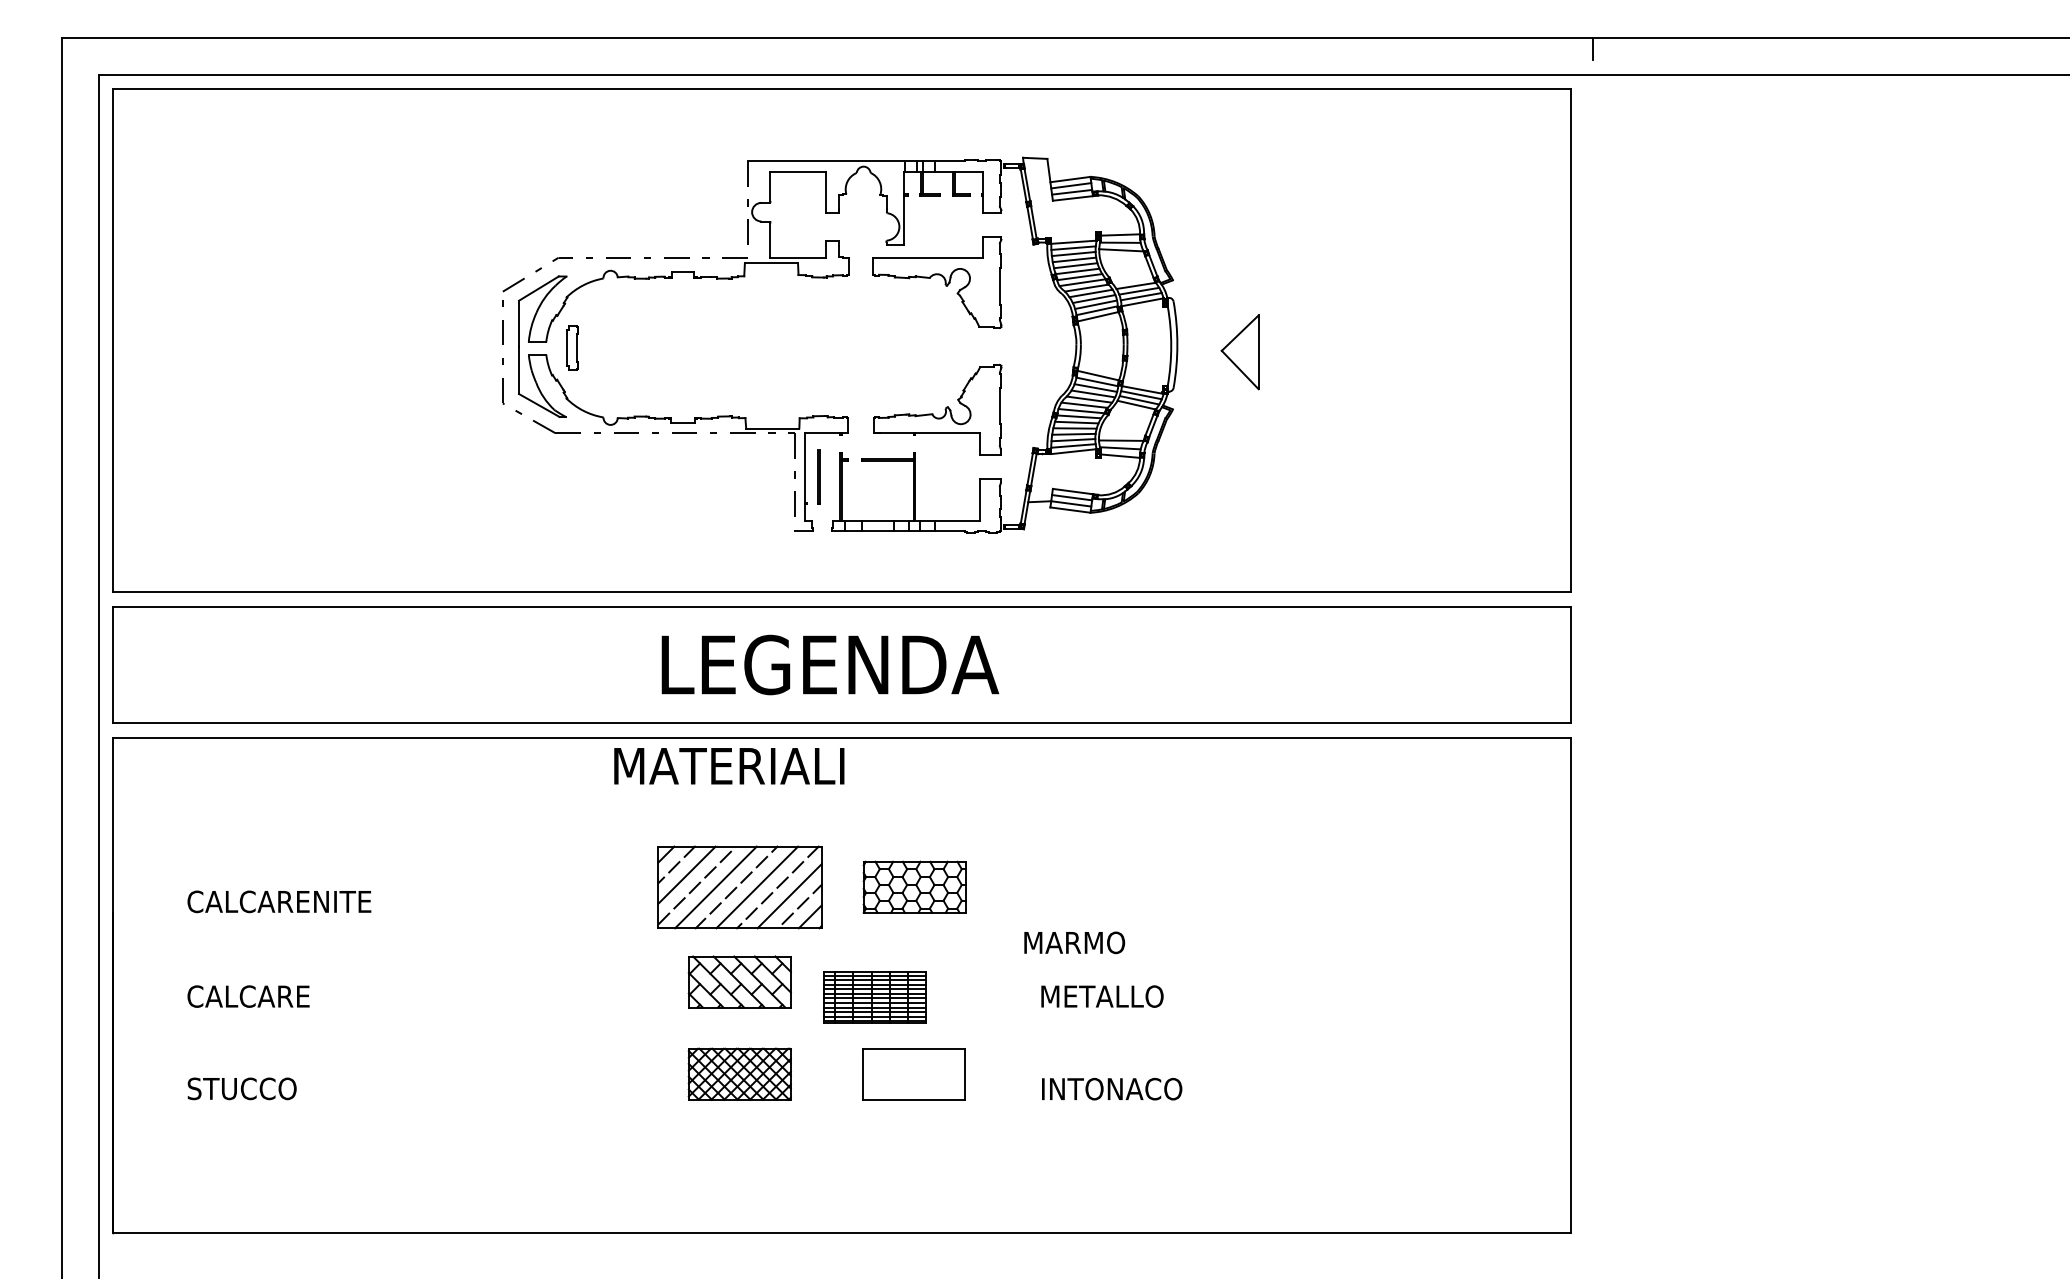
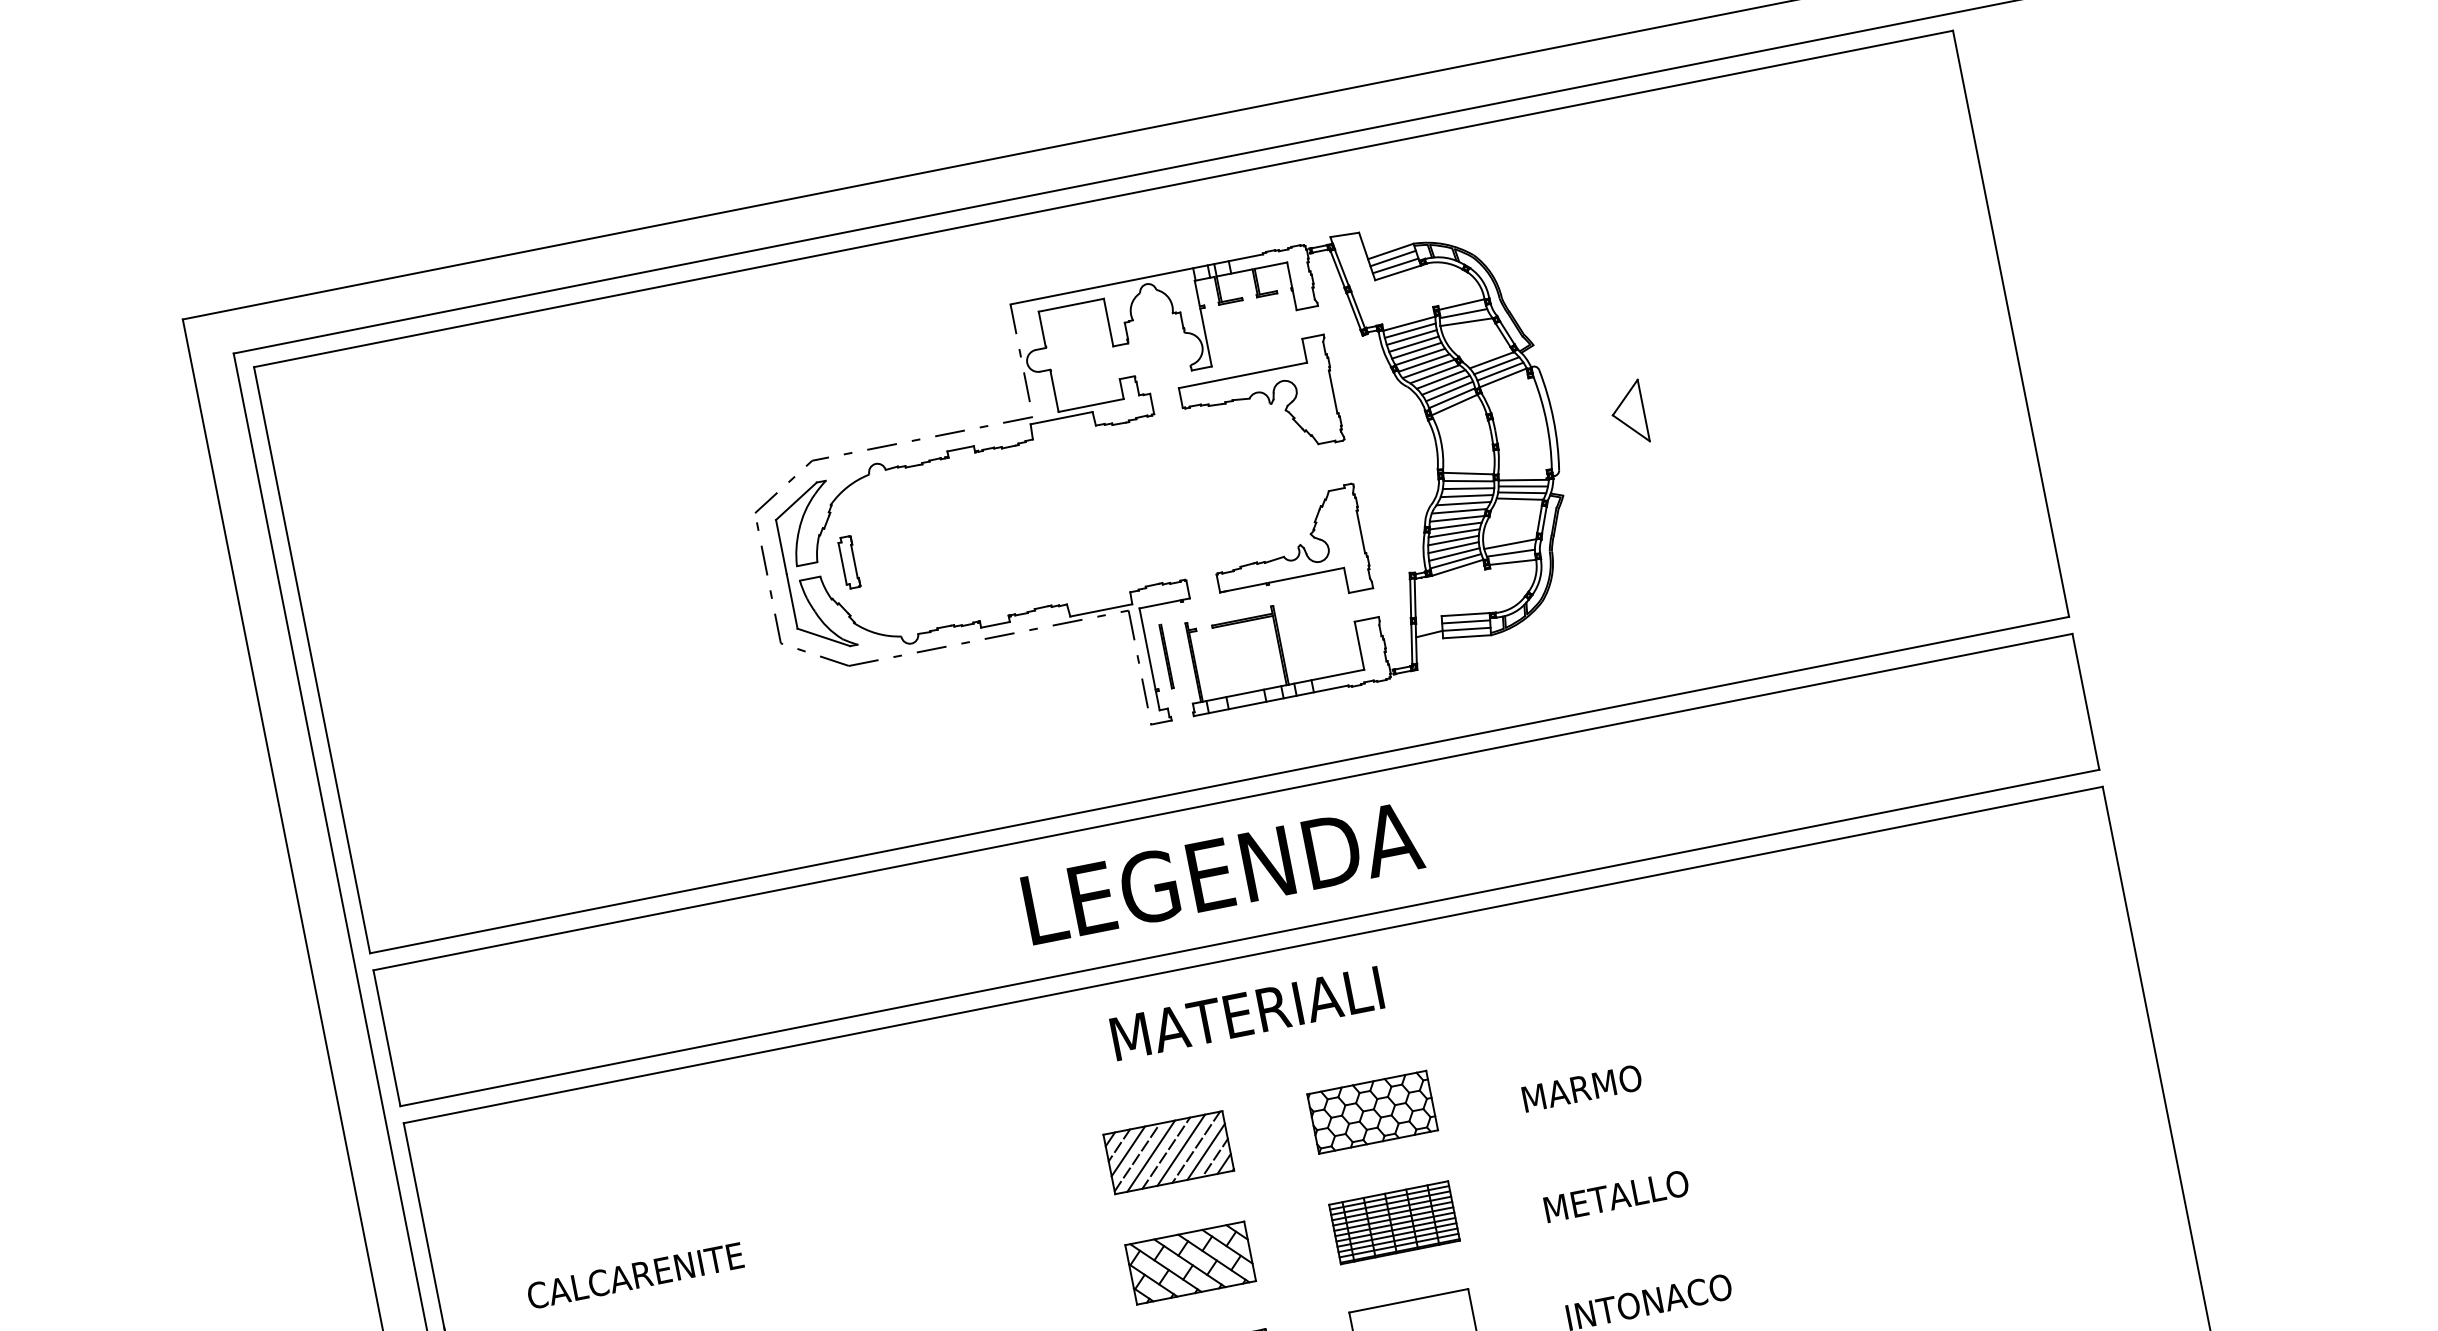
part: (1239, 351) -> (1627, 412), size x0.71
text: (729, 766) -> (1247, 1013), moved
part: (739, 886) -> (1168, 1151), size x0.62
text: (1074, 942) -> (1581, 1088), moved
part: (874, 997) -> (1394, 1223), moved

